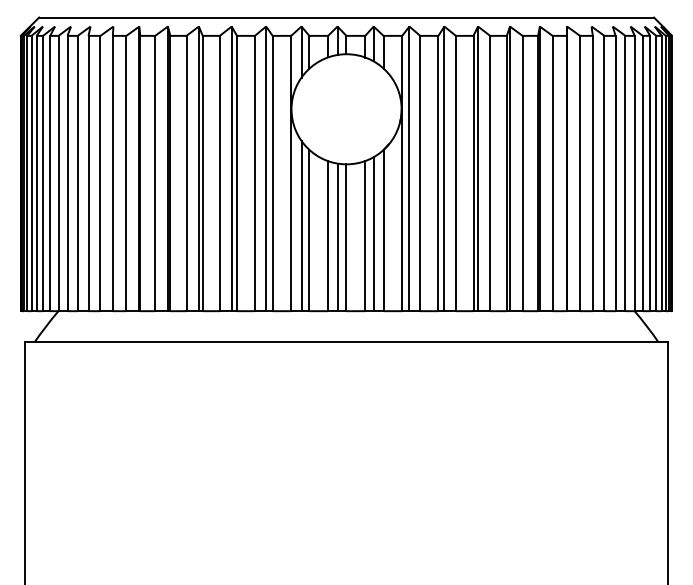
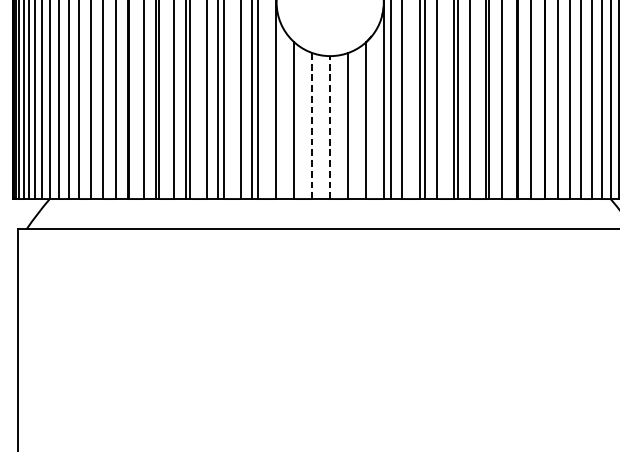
line: (301, 225) -> (286, 115), removed
line: (373, 234) -> (356, 124), removed
line: (328, 236) -> (312, 126), solid -> dashed
line: (337, 237) -> (321, 127), removed
line: (346, 237) -> (330, 127), solid -> dashed

